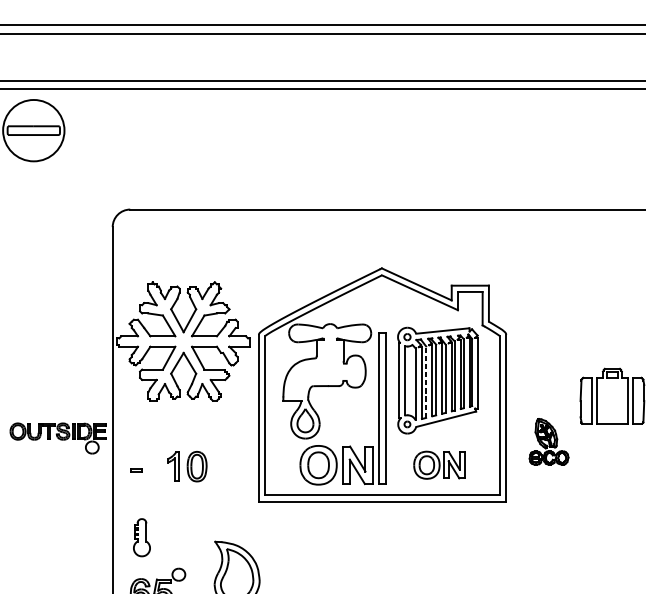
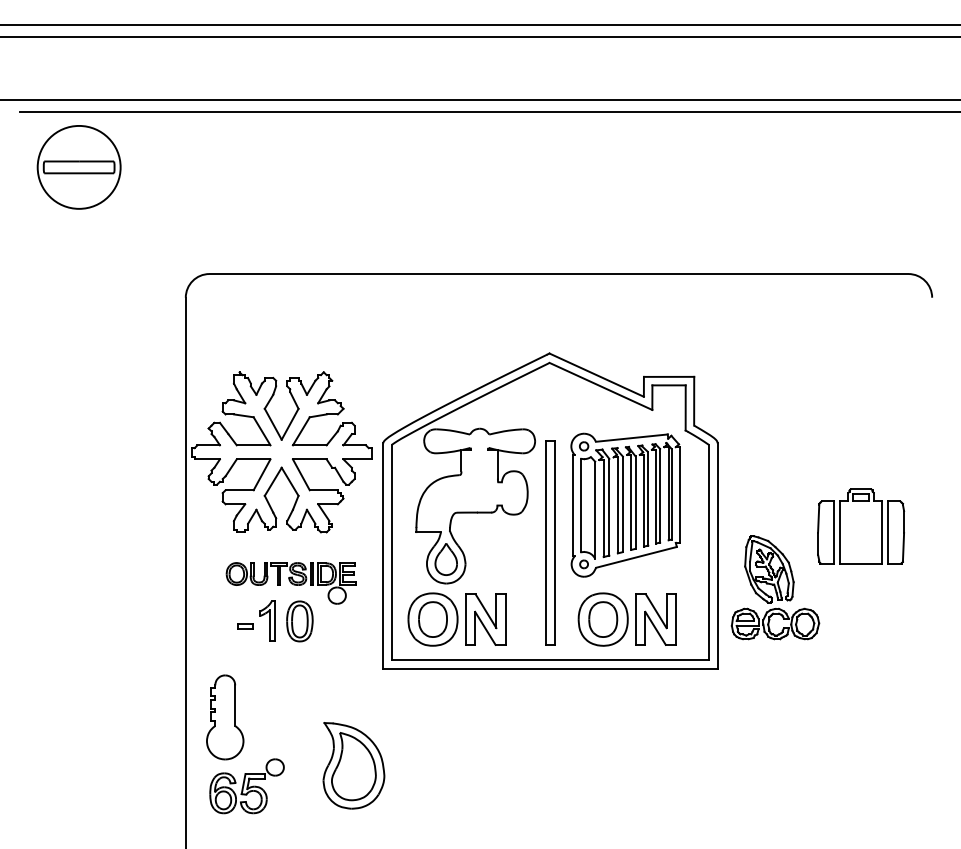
line: (426, 381) -> (609, 506), dashed -> solid
part: (57, 438) -> (290, 583), moved
part: (549, 441) -> (775, 587), size x1.67
part: (335, 465) -> (456, 619), moved
part: (438, 465) -> (626, 619), size x1.43
part: (136, 470) -> (245, 626), moved
part: (142, 537) -> (225, 717), size x1.67

